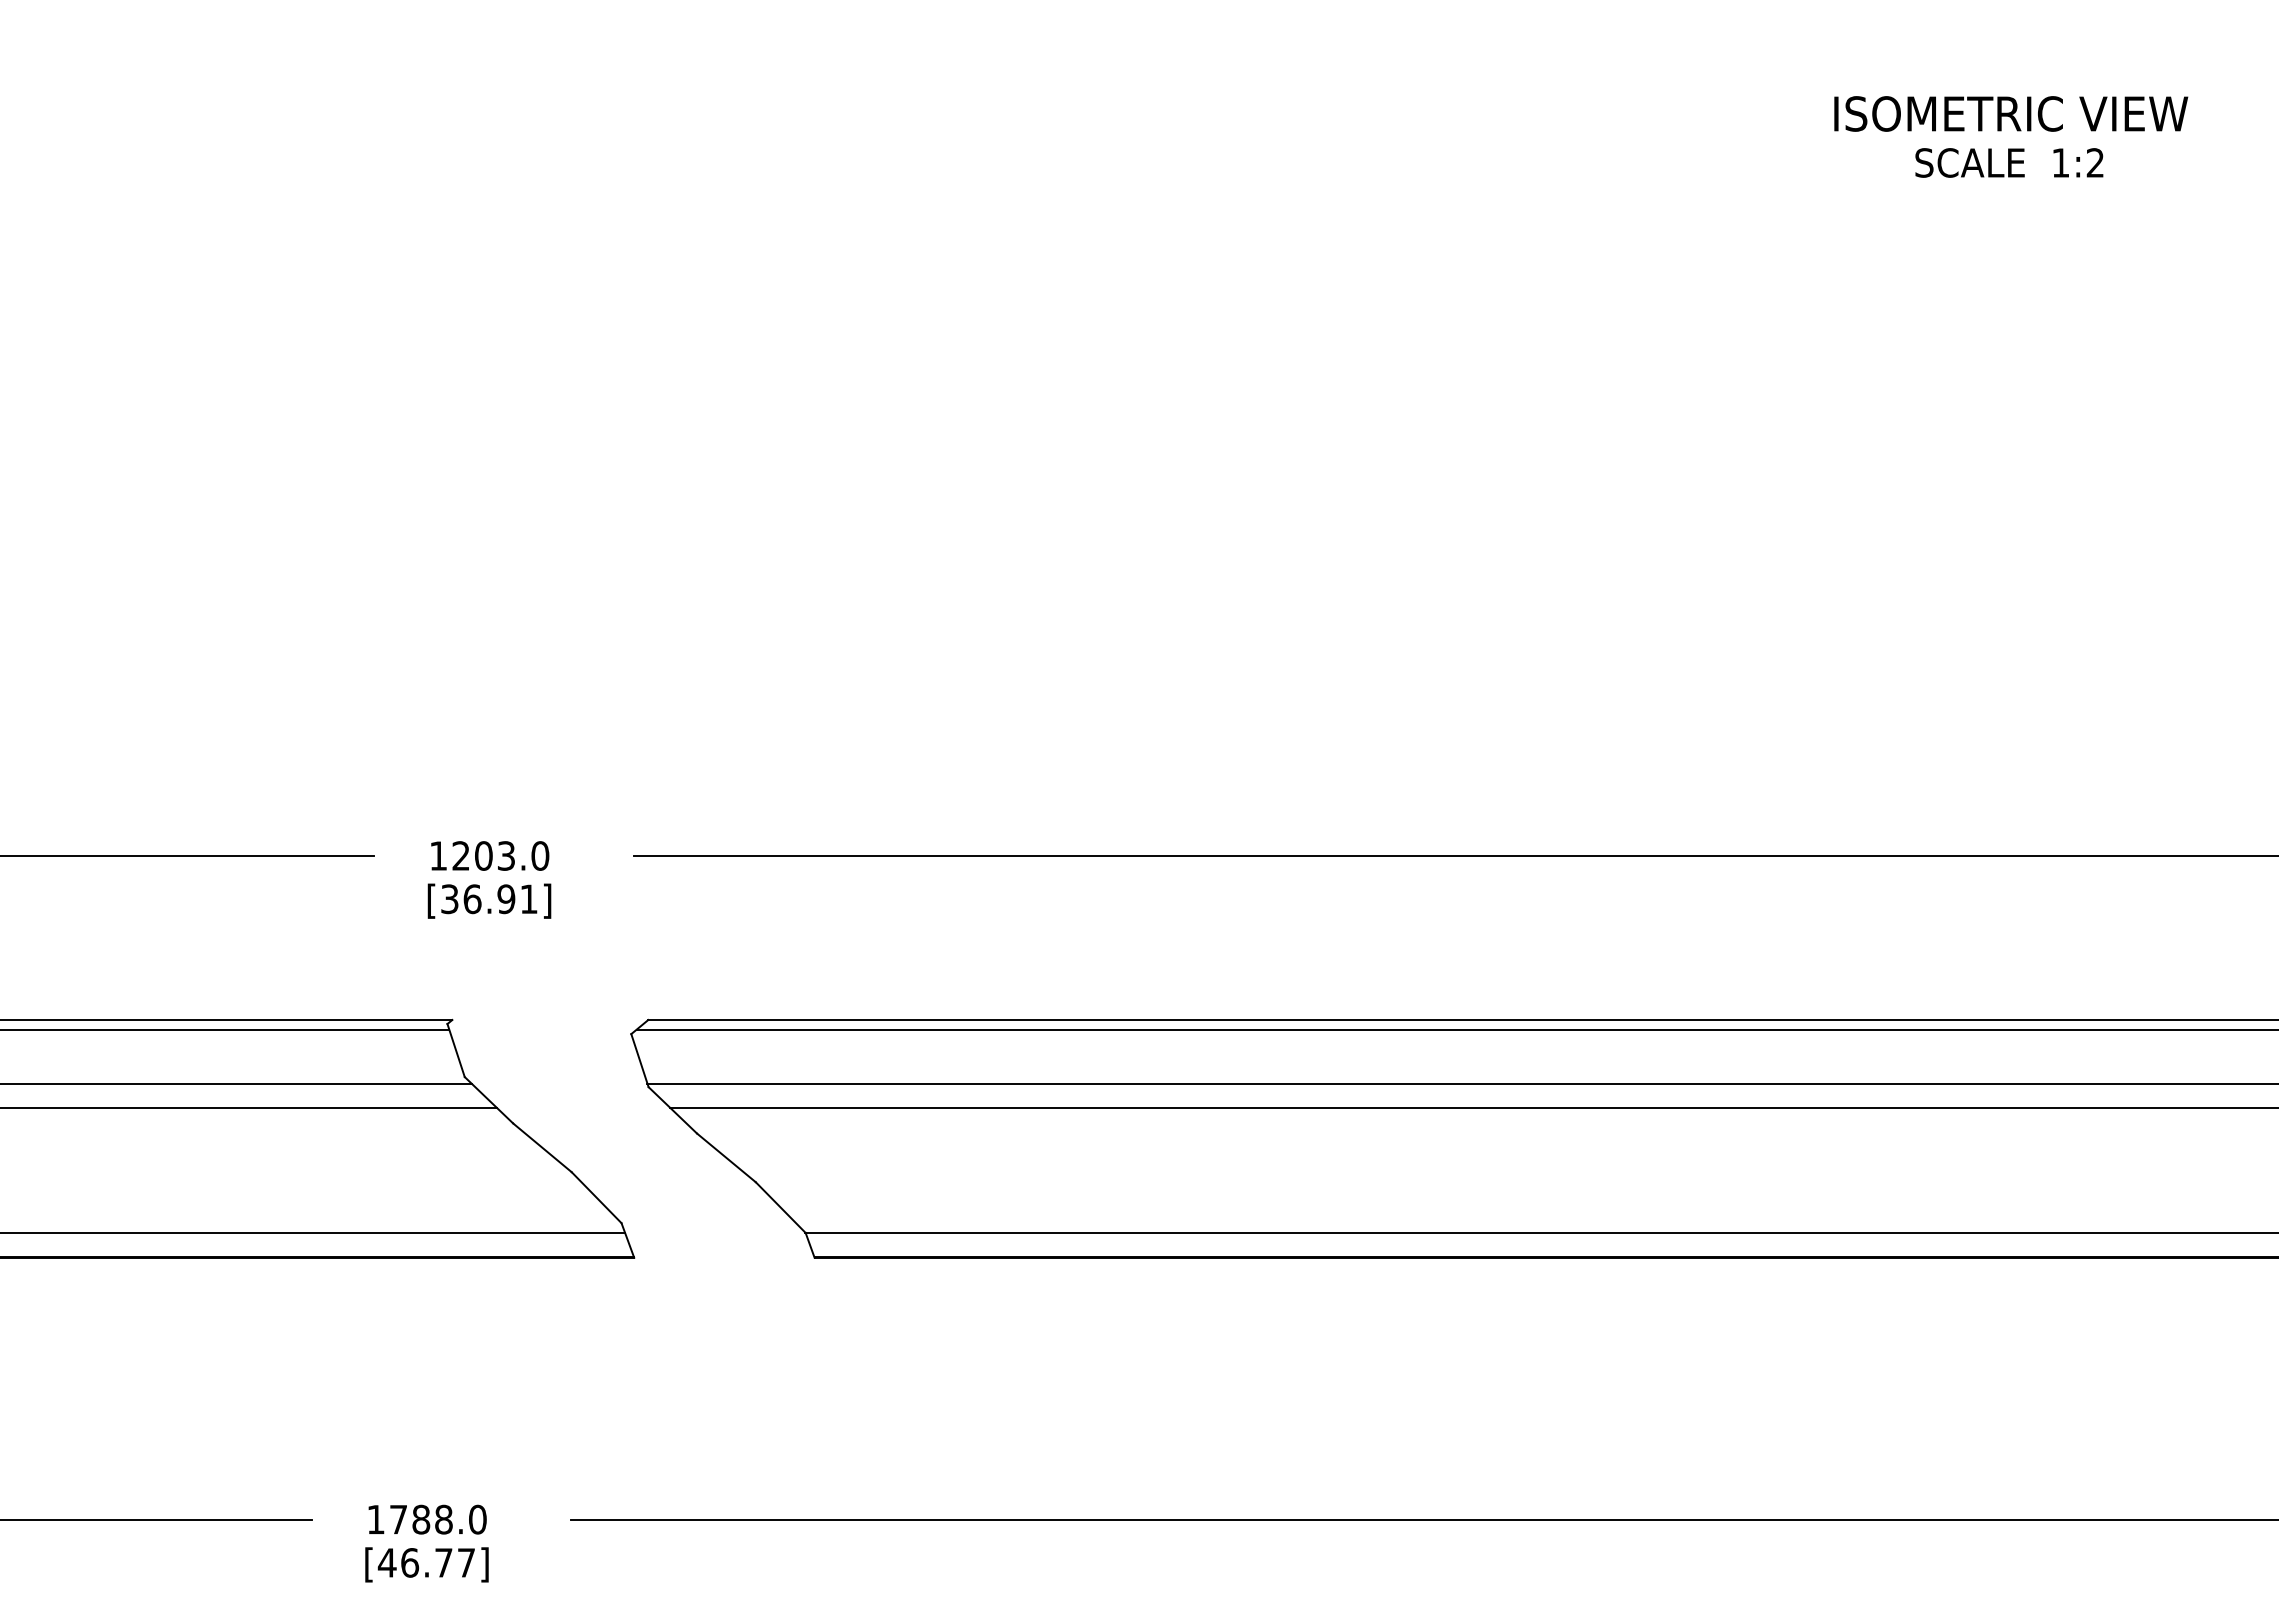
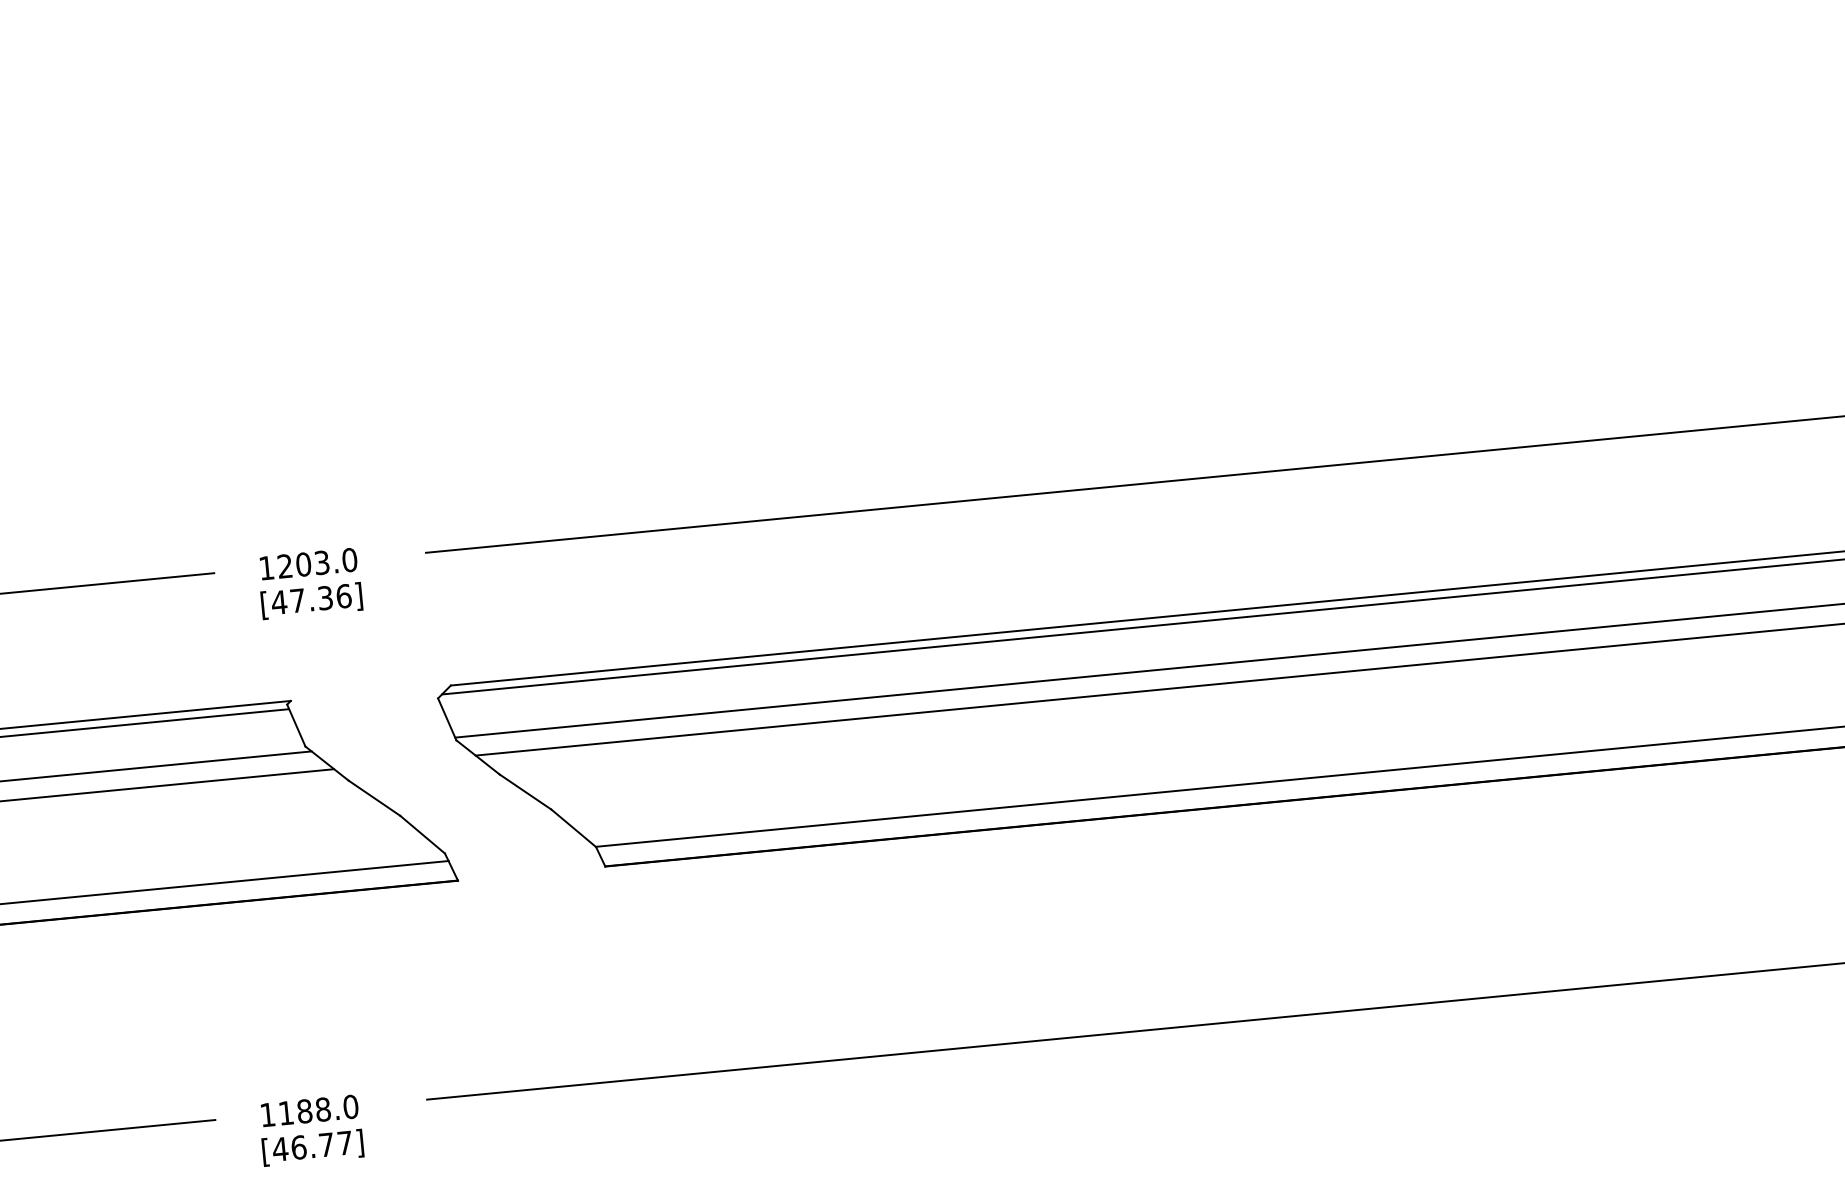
text: (489, 899) -> (311, 599), [36.91] -> [47.36]
text: (398, 1519) -> (286, 1113), 1788.0 -> 1188.0

